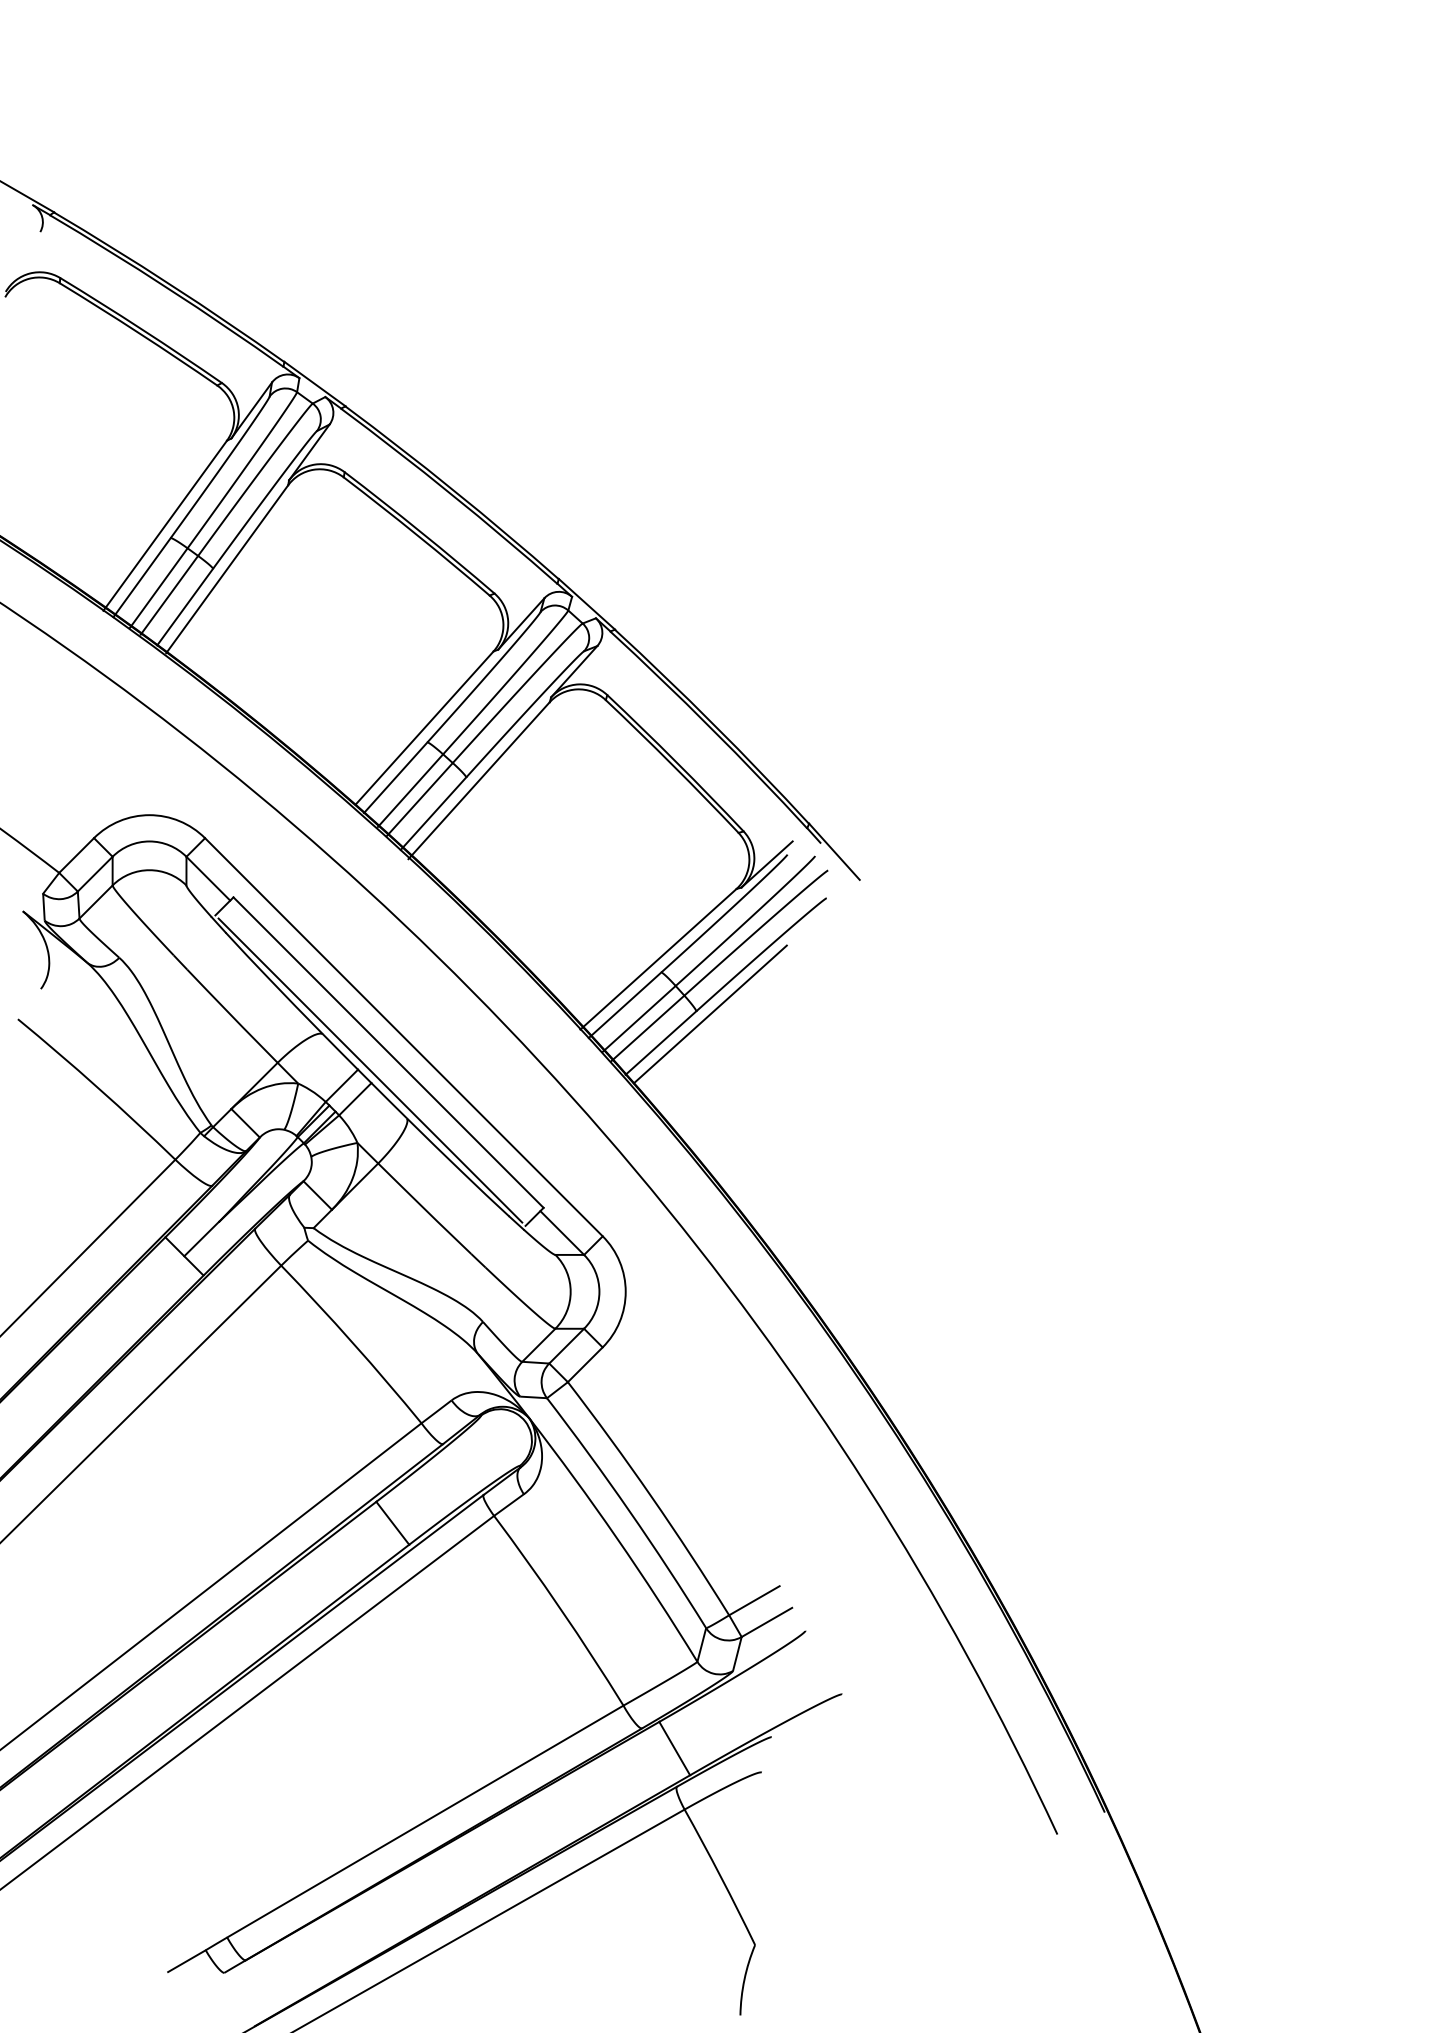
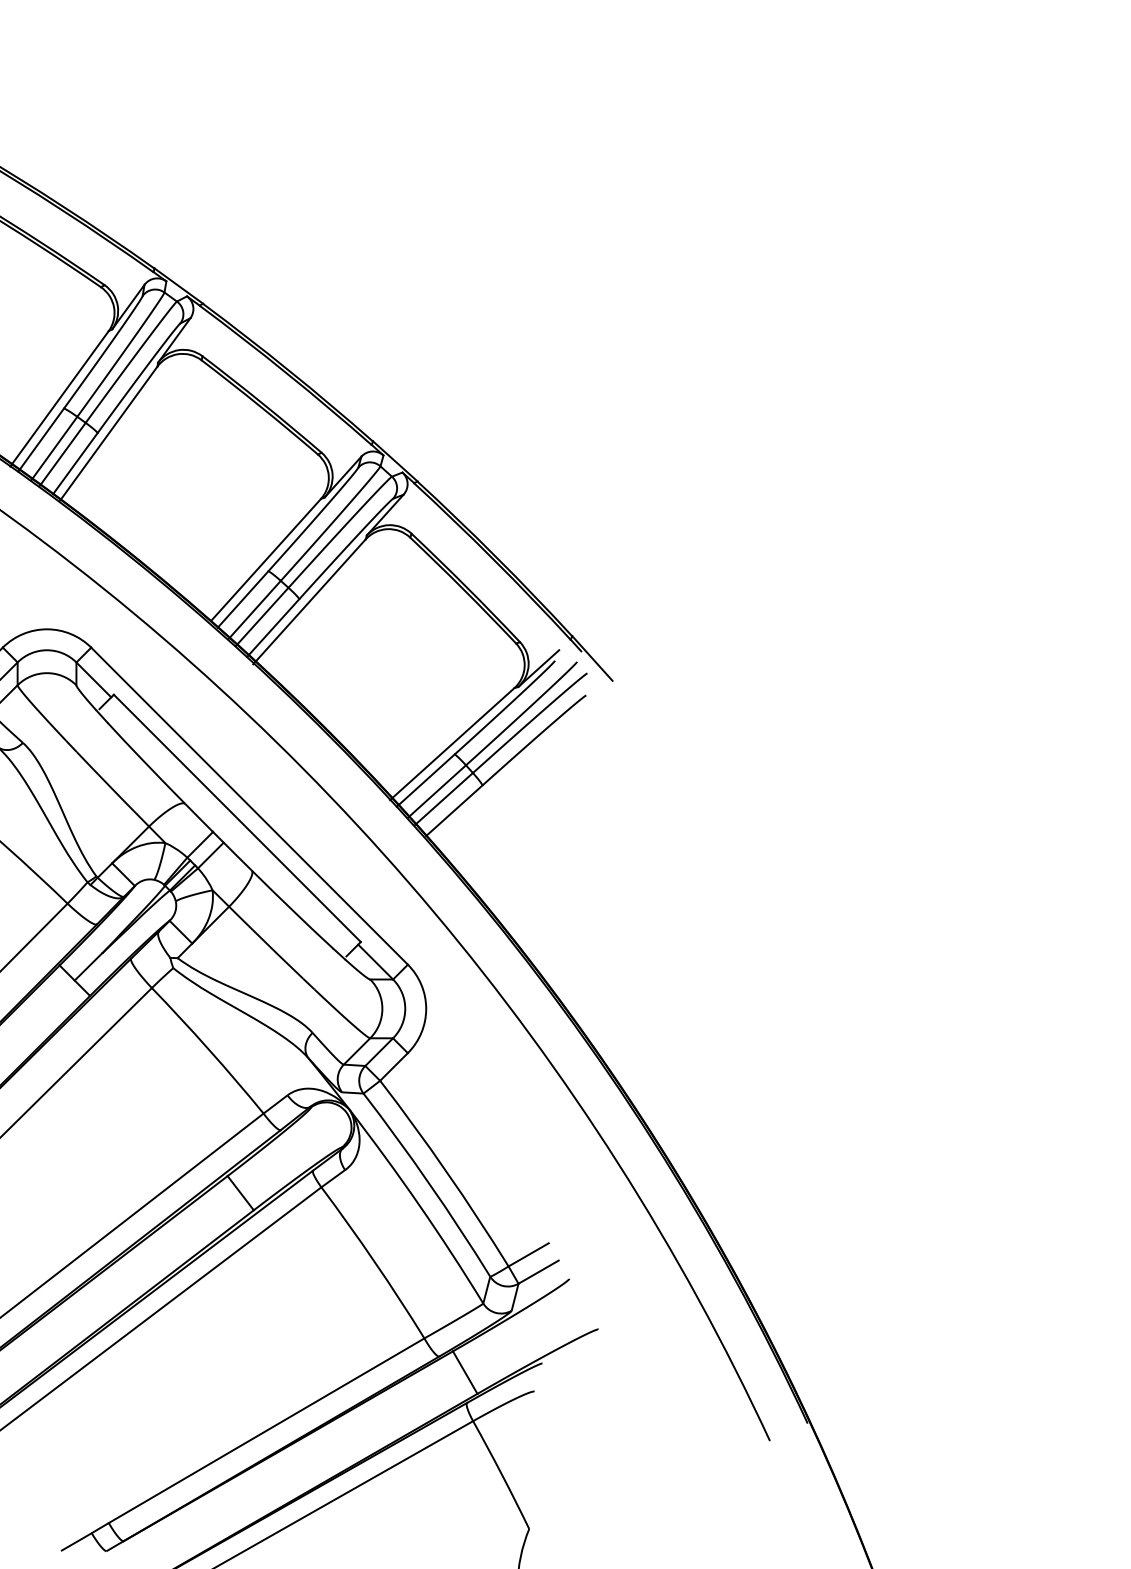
line: (709, 1014) -> (492, 788), removed
line: (370, 1070) -> (222, 832), removed

